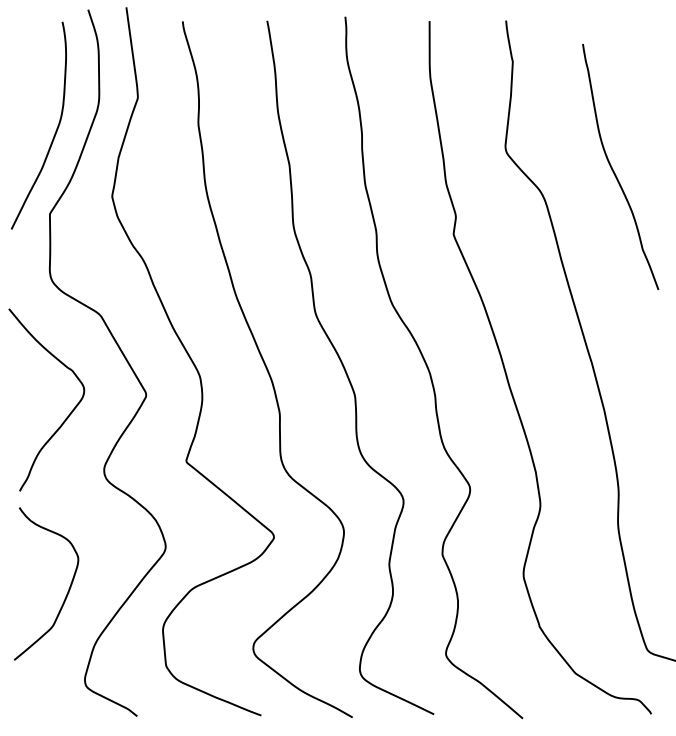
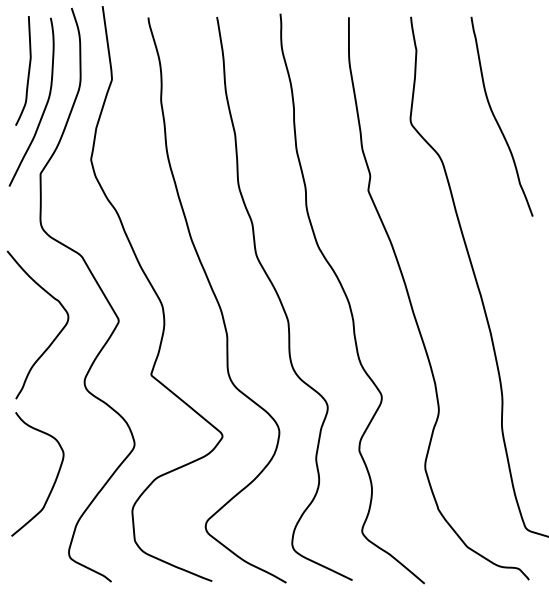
curve: (35, 86) -> (28, 70), added
curve: (613, 169) -> (496, 118), moved

